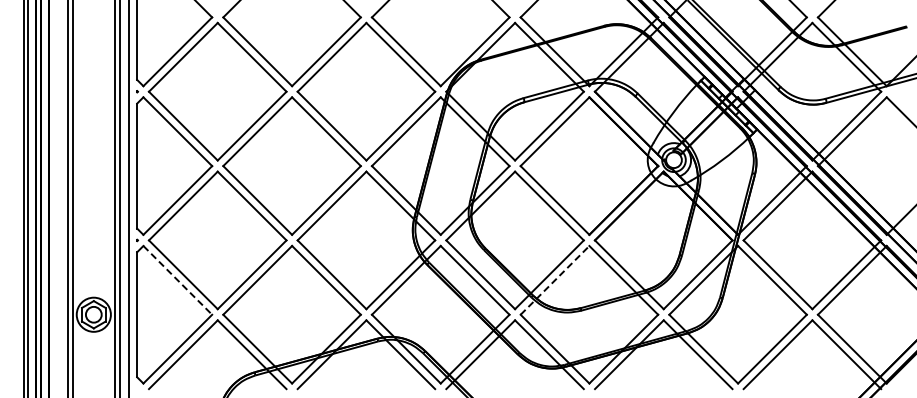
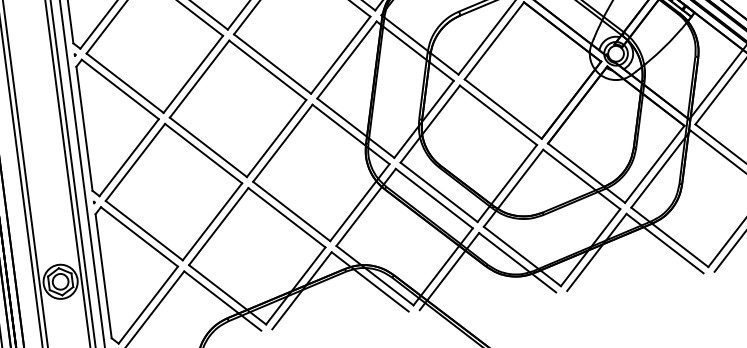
line: (177, 280) -> (139, 237), dashed -> solid
line: (555, 280) -> (514, 188), dashed -> solid

